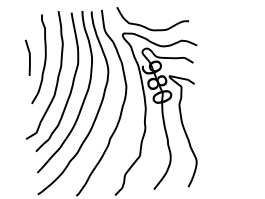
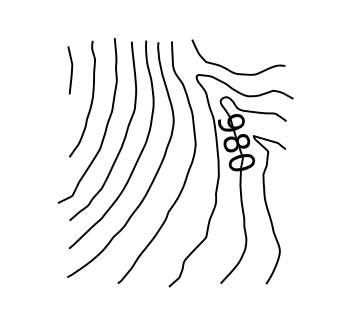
curve: (29, 57) -> (71, 70), moved

